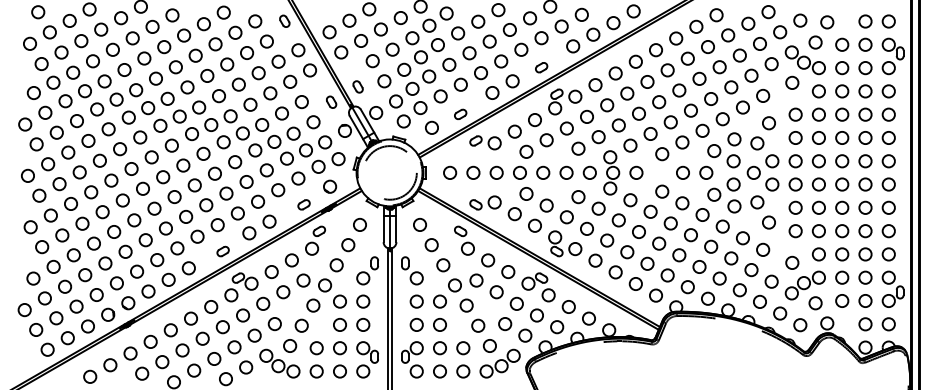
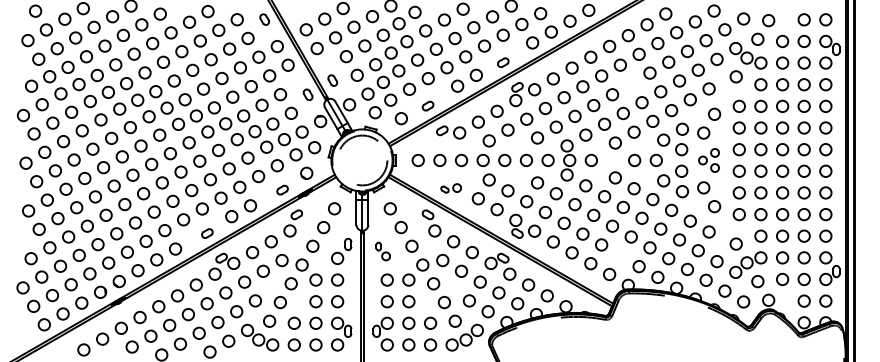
circle: (679, 90) -> (631, 83), removed
part: (762, 172) -> (708, 160), size x0.7
part: (485, 202) -> (451, 187), size x0.7
part: (412, 270) -> (383, 251), size x0.7
circle: (667, 275) -> (620, 255), removed

